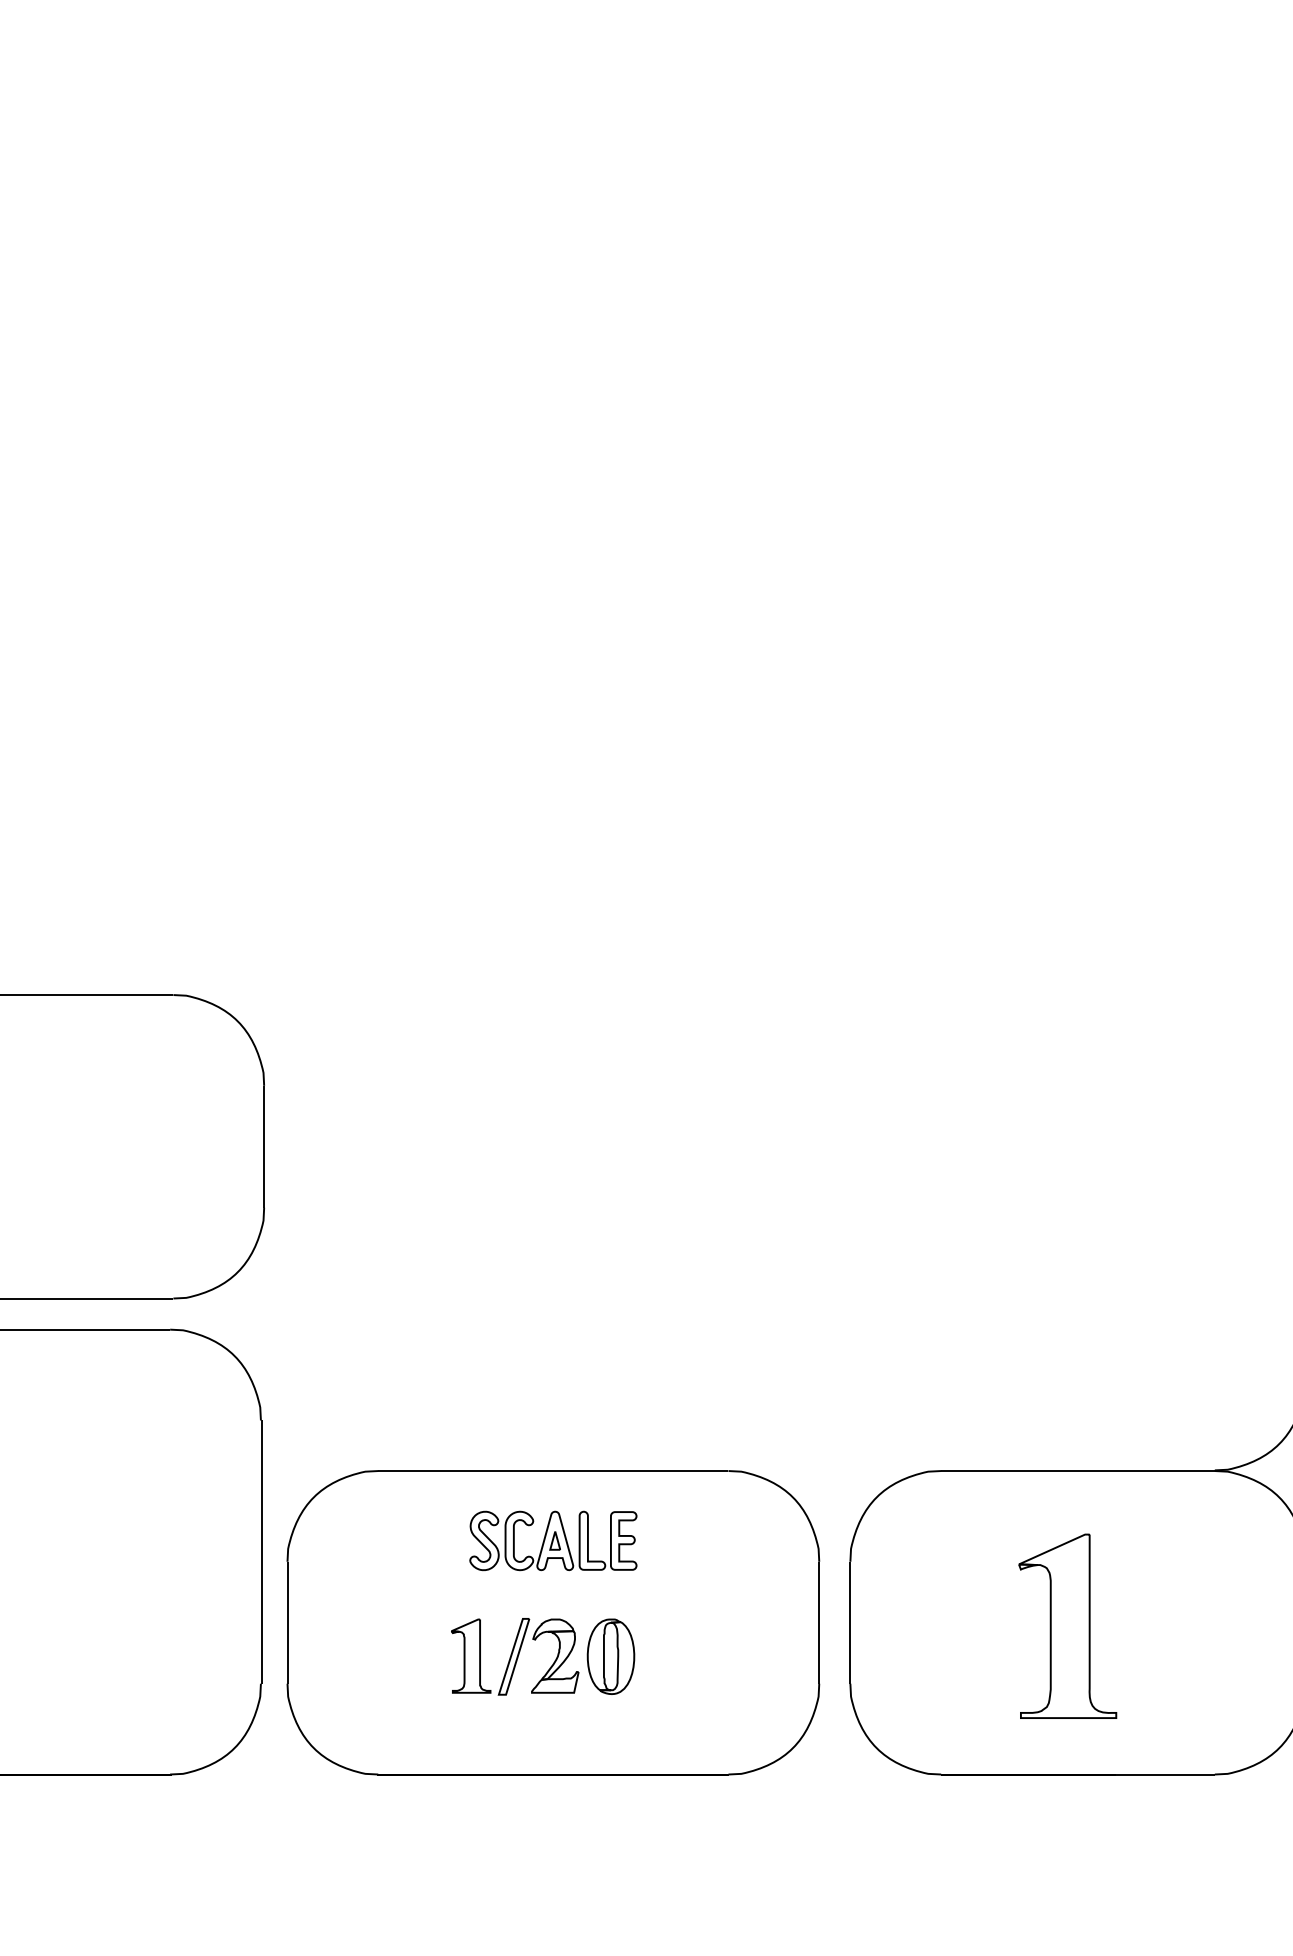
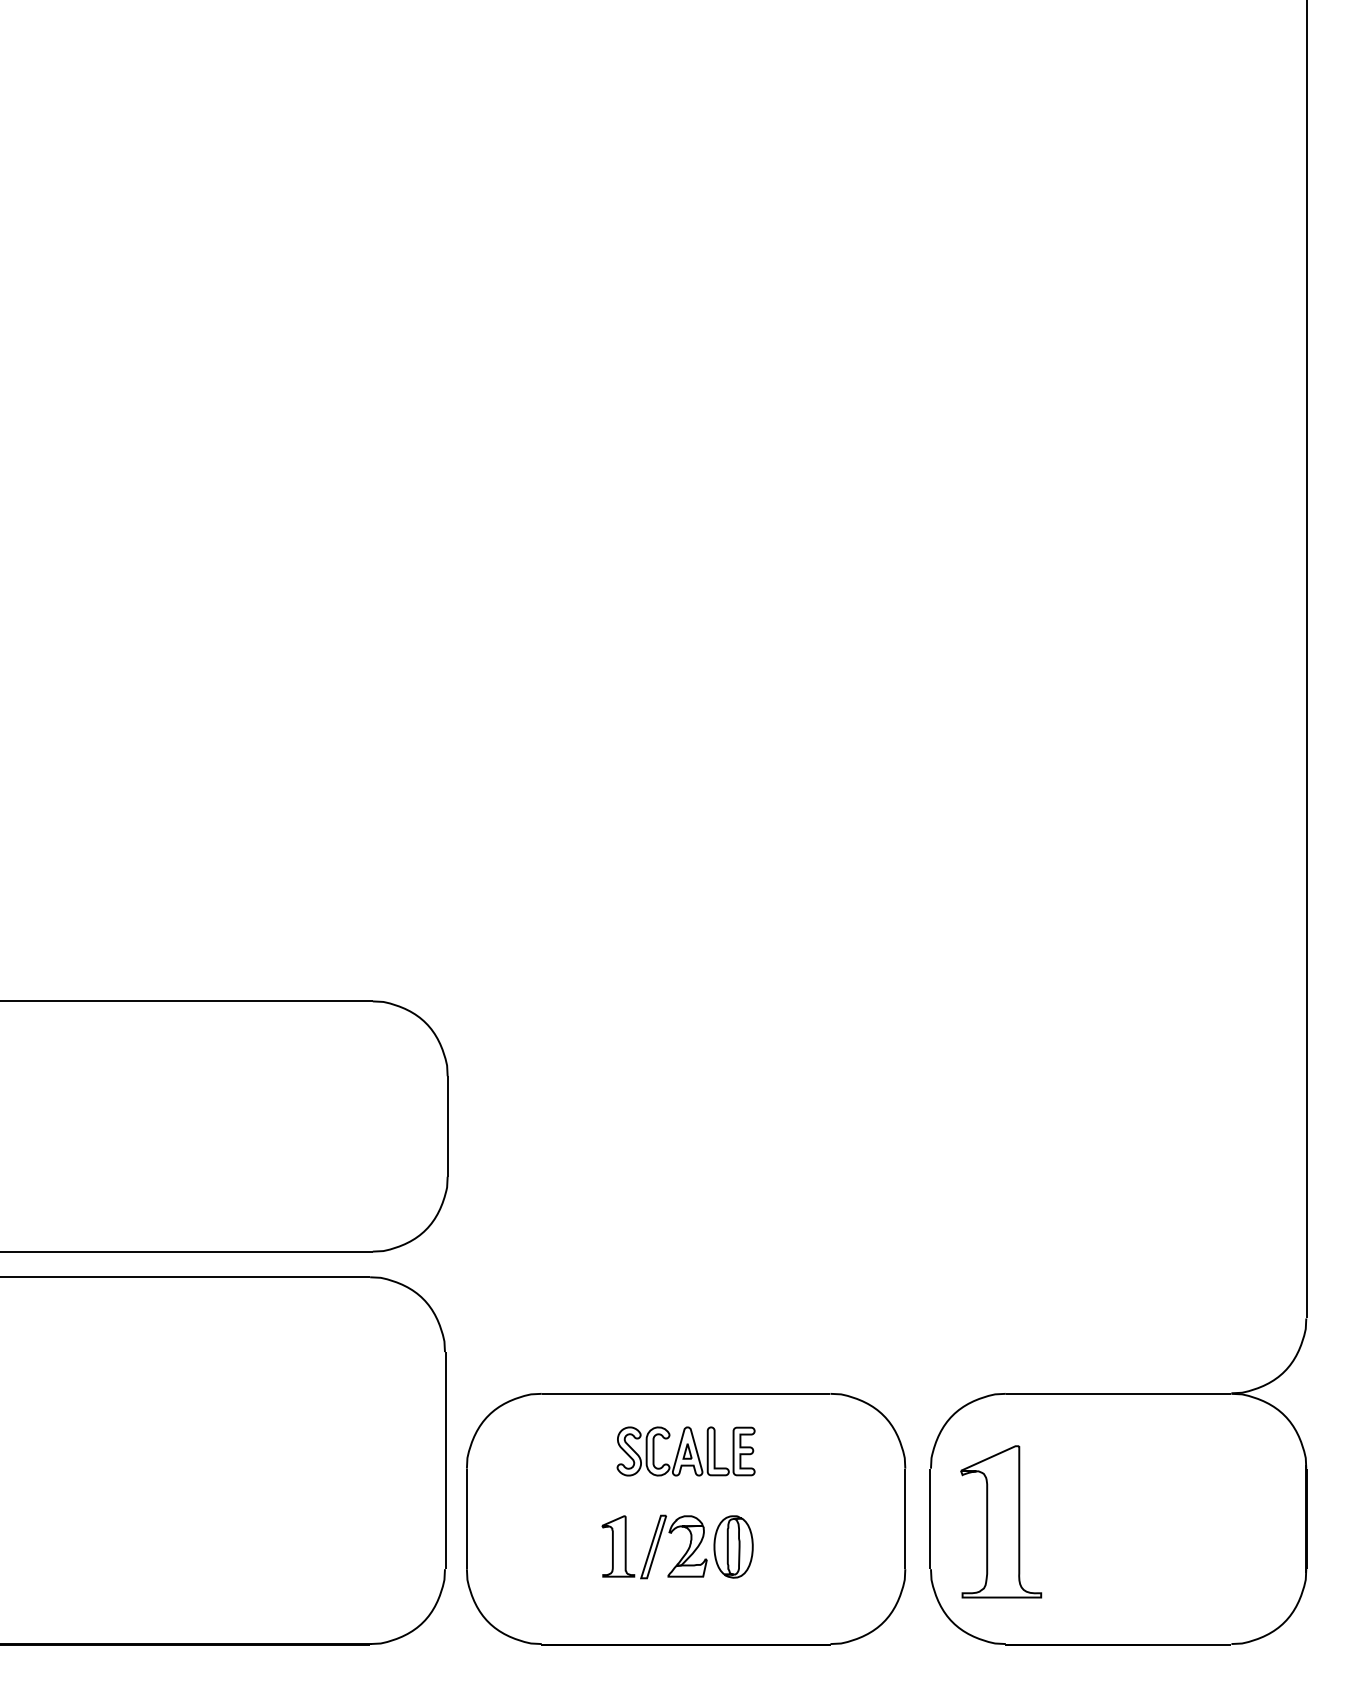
part: (1068, 1625) -> (1001, 1521), moved

